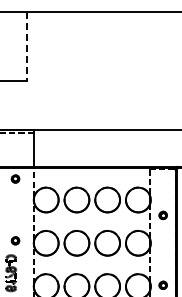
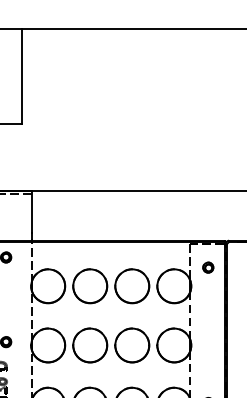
line: (27, 46) -> (22, 76), dashed -> solid
part: (162, 215) -> (207, 267), moved

